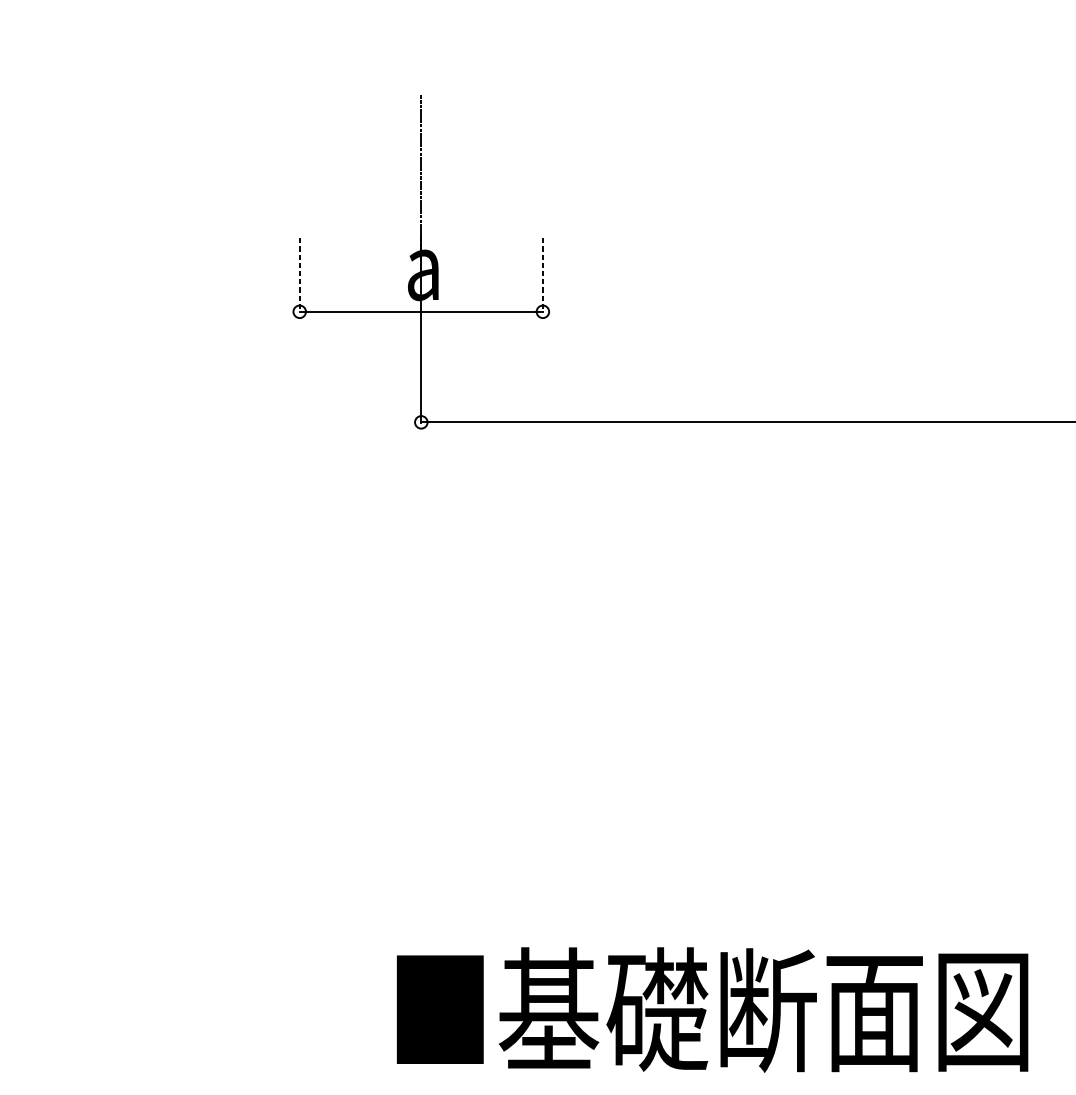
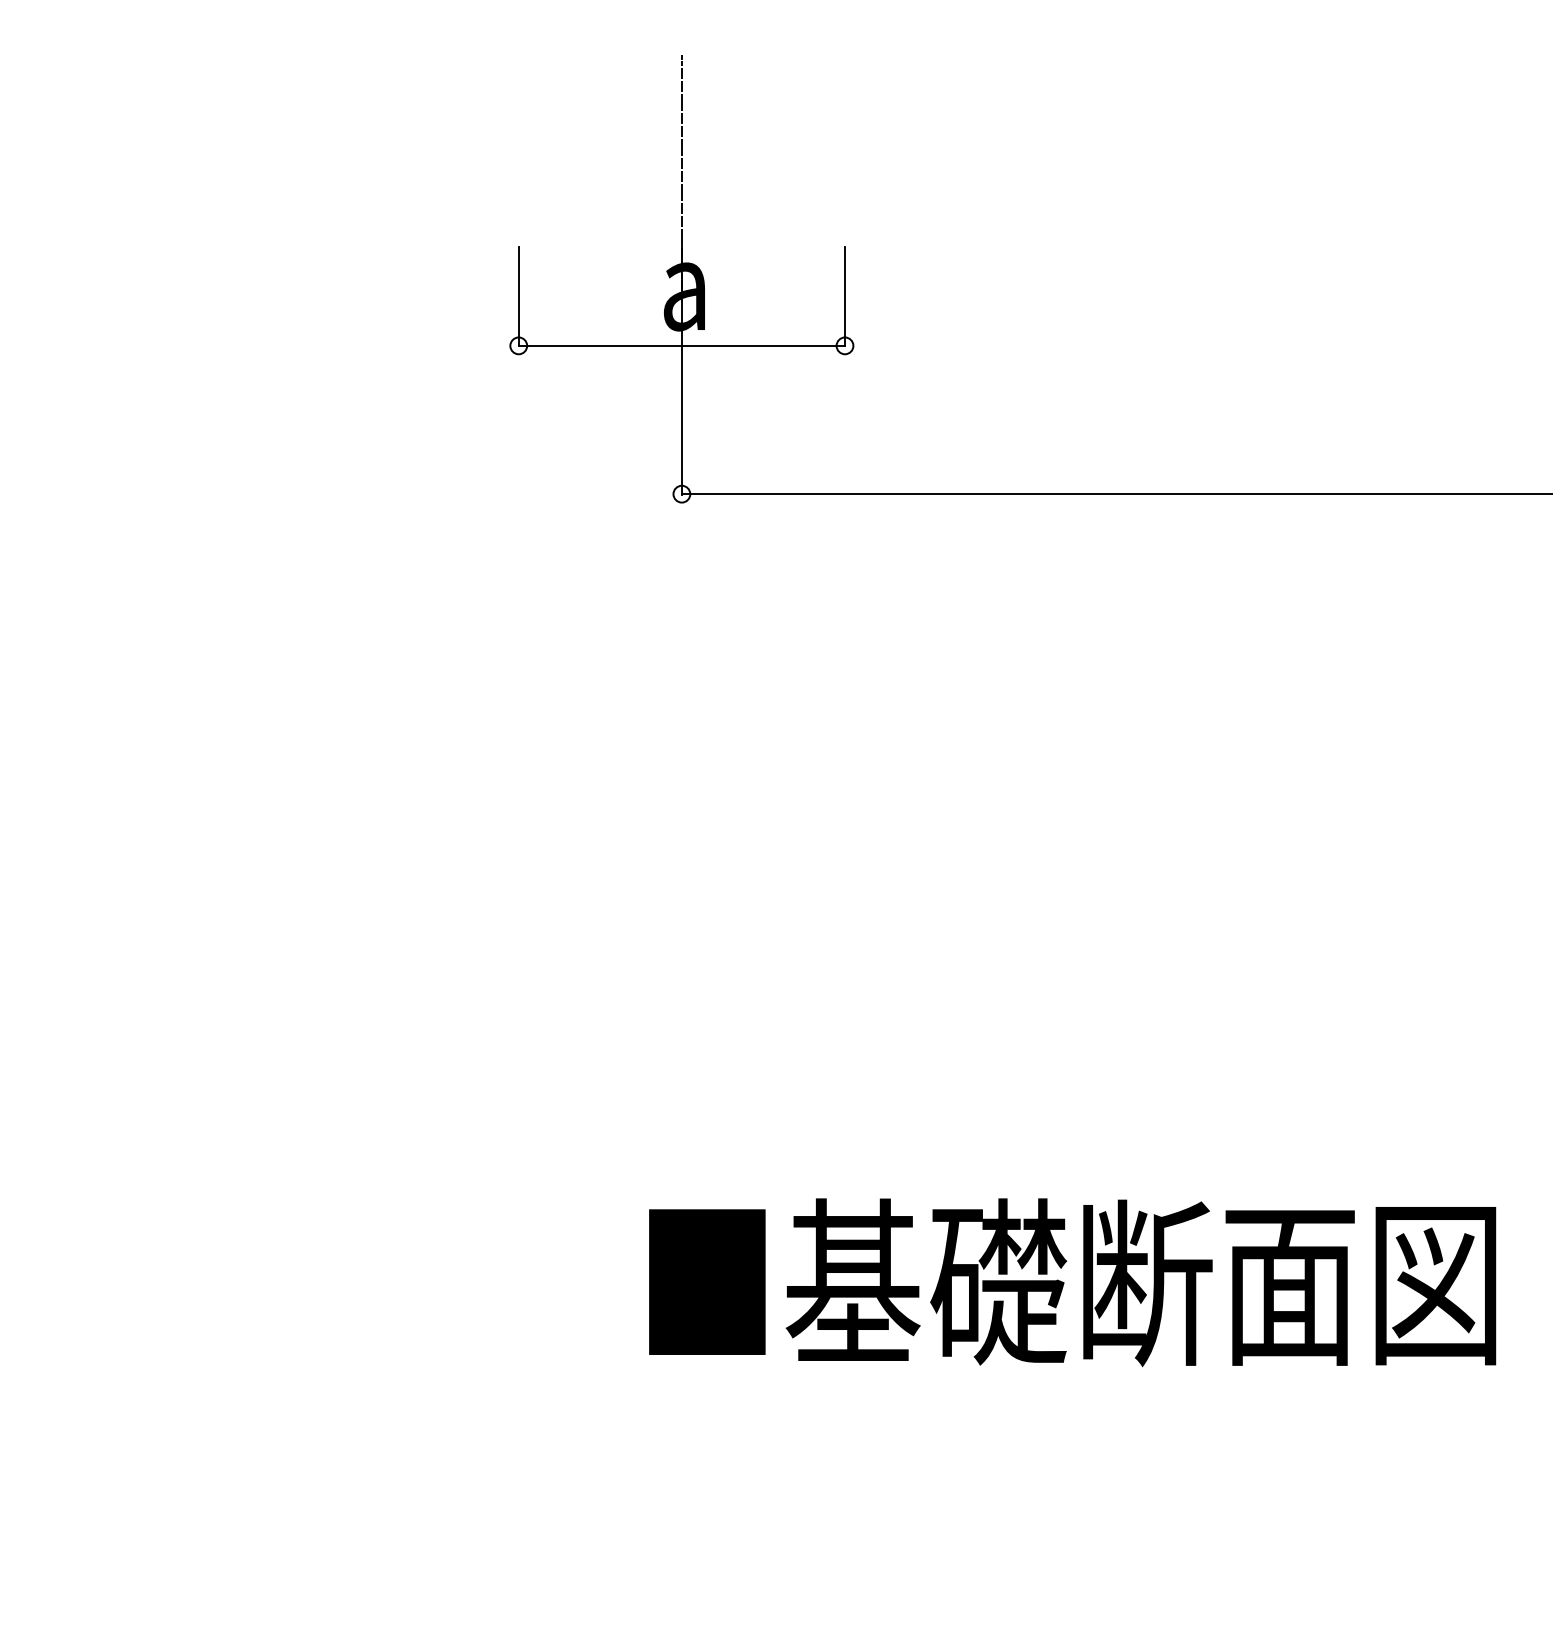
line: (299, 275) -> (518, 296), dashed -> solid
line: (543, 275) -> (845, 296), dashed -> solid

